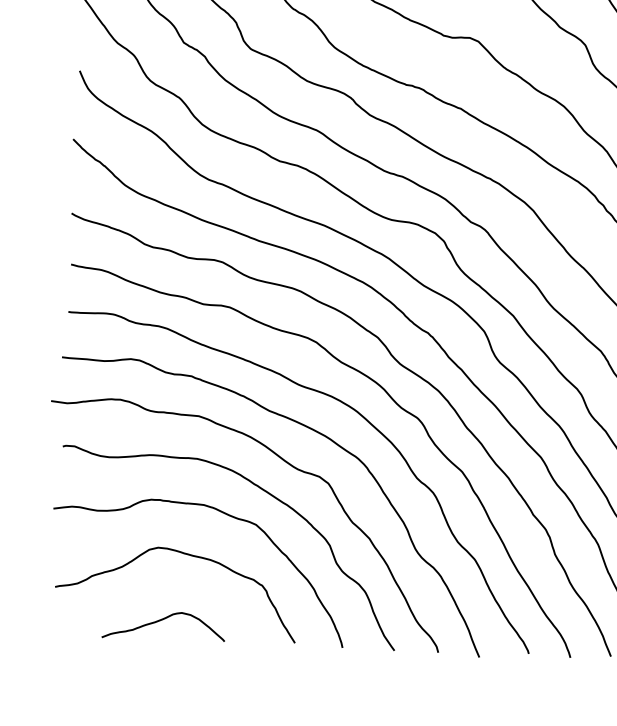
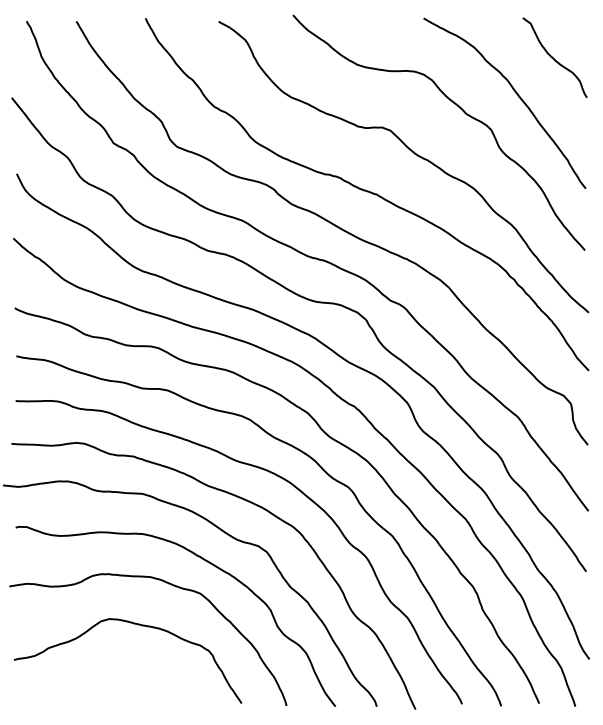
curve: (160, 621) -> (114, 688), removed

